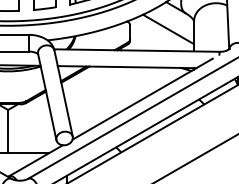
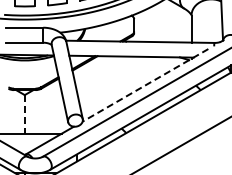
line: (168, 29) -> (168, 22), removed
line: (142, 99) -> (145, 85), solid -> dashed
line: (7, 131) -> (24, 114), solid -> dashed

